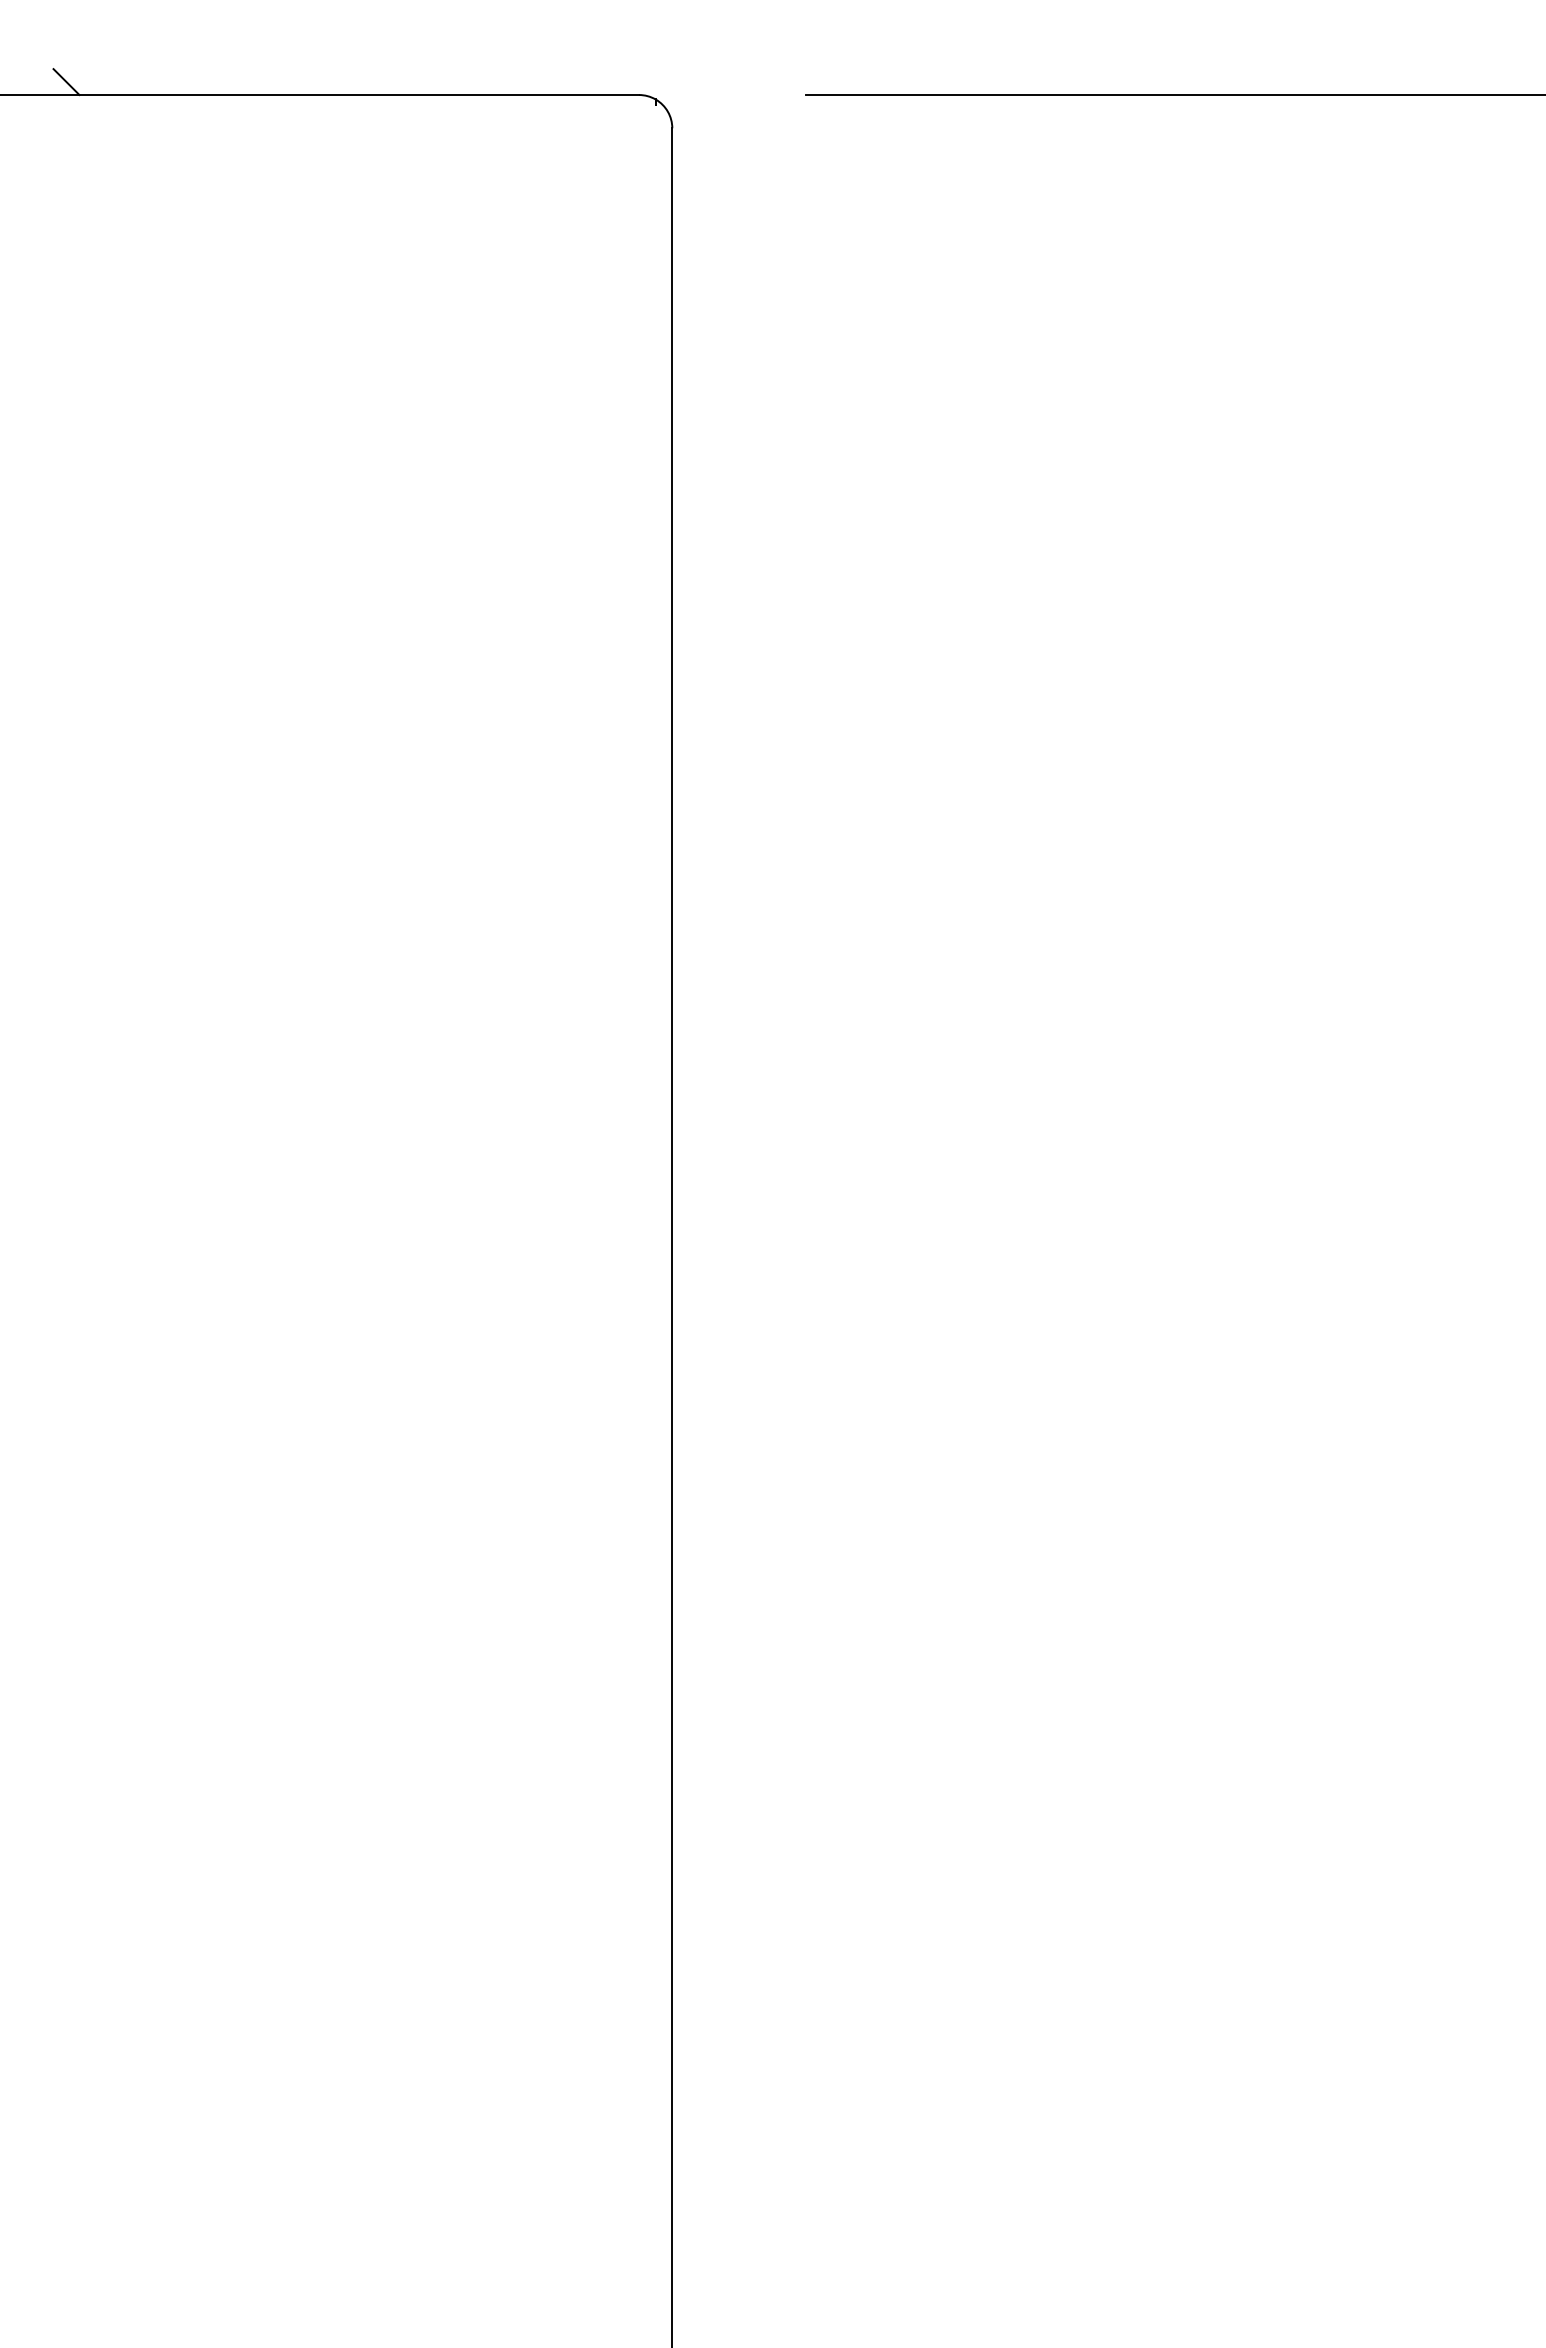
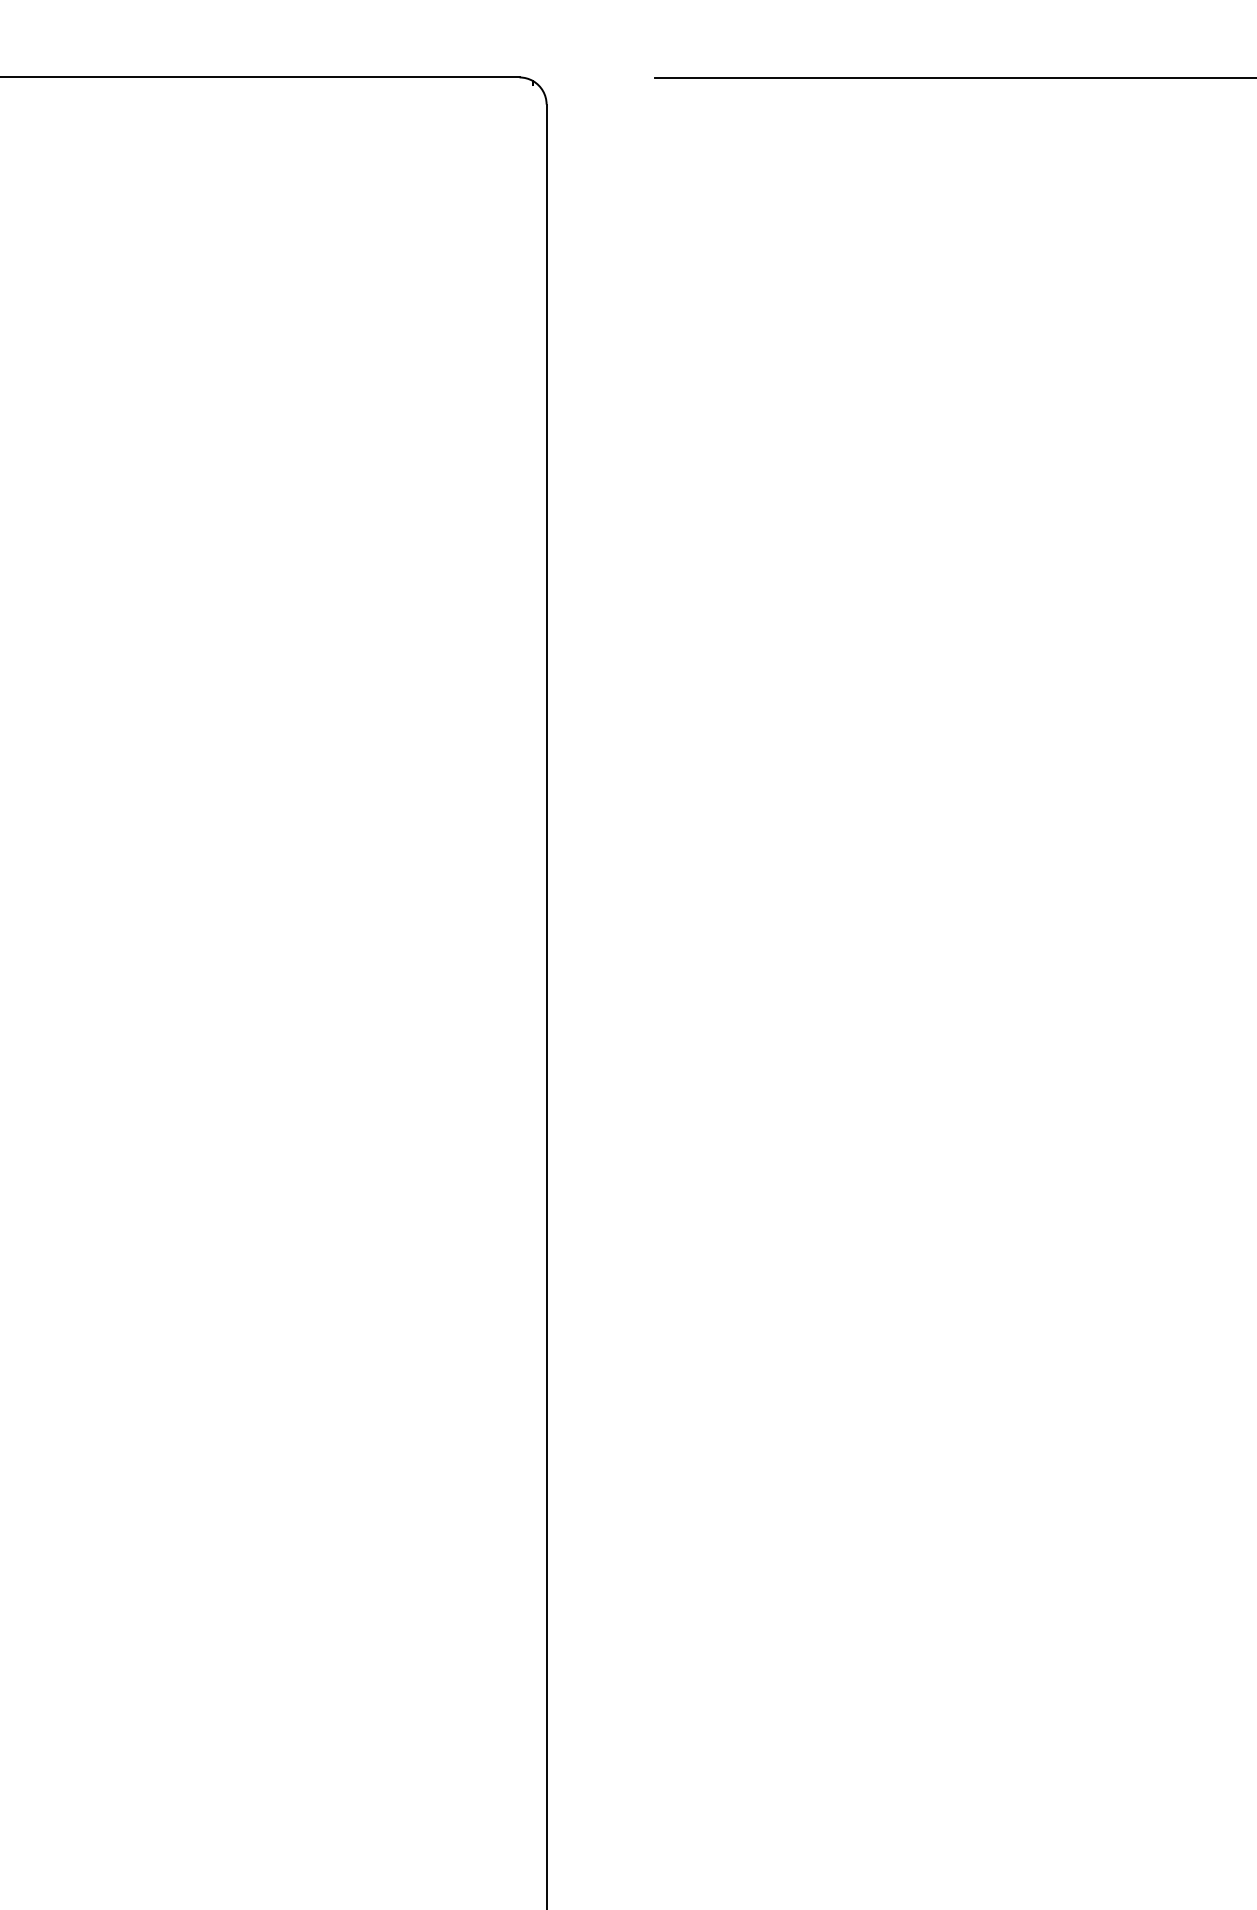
line: (66, 82) -> (53, 67), removed

